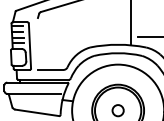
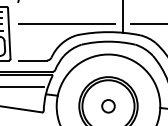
line: (80, 37) -> (66, 23), added

